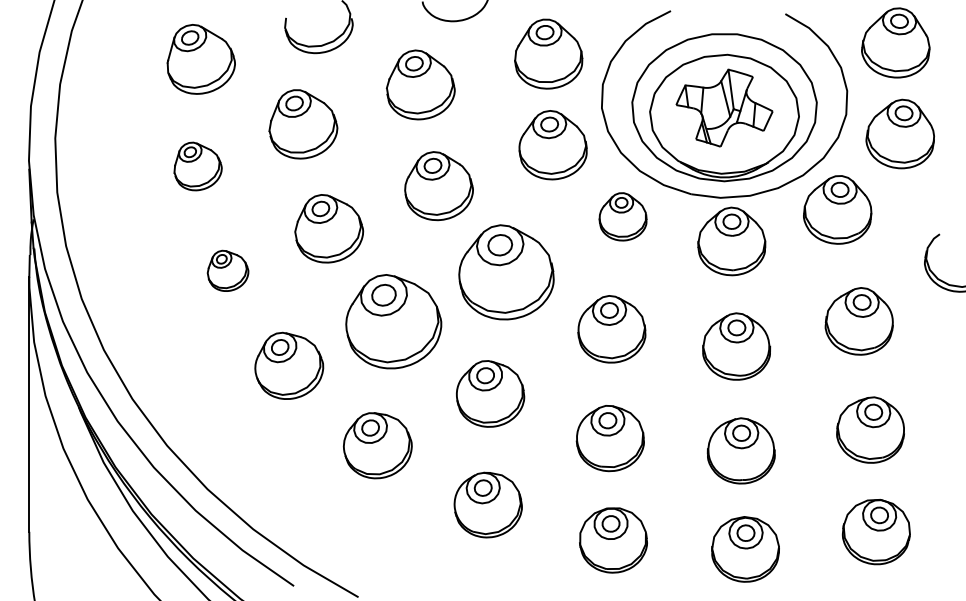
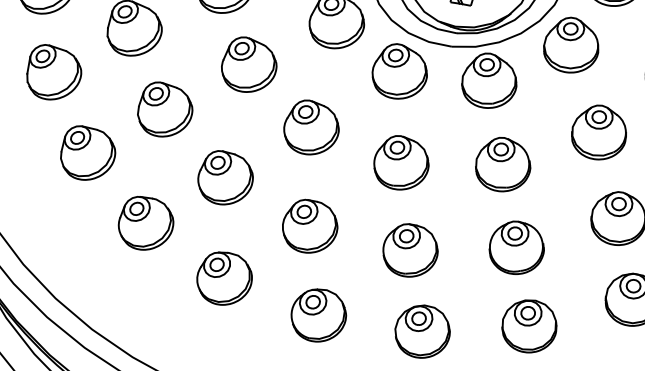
part: (197, 166) -> (53, 71), size x1.43
part: (622, 216) -> (398, 71), size x1.43
part: (227, 270) -> (87, 152), size x1.67
part: (506, 272) -> (311, 127), size x0.71
part: (393, 321) -> (225, 177), size x0.71

